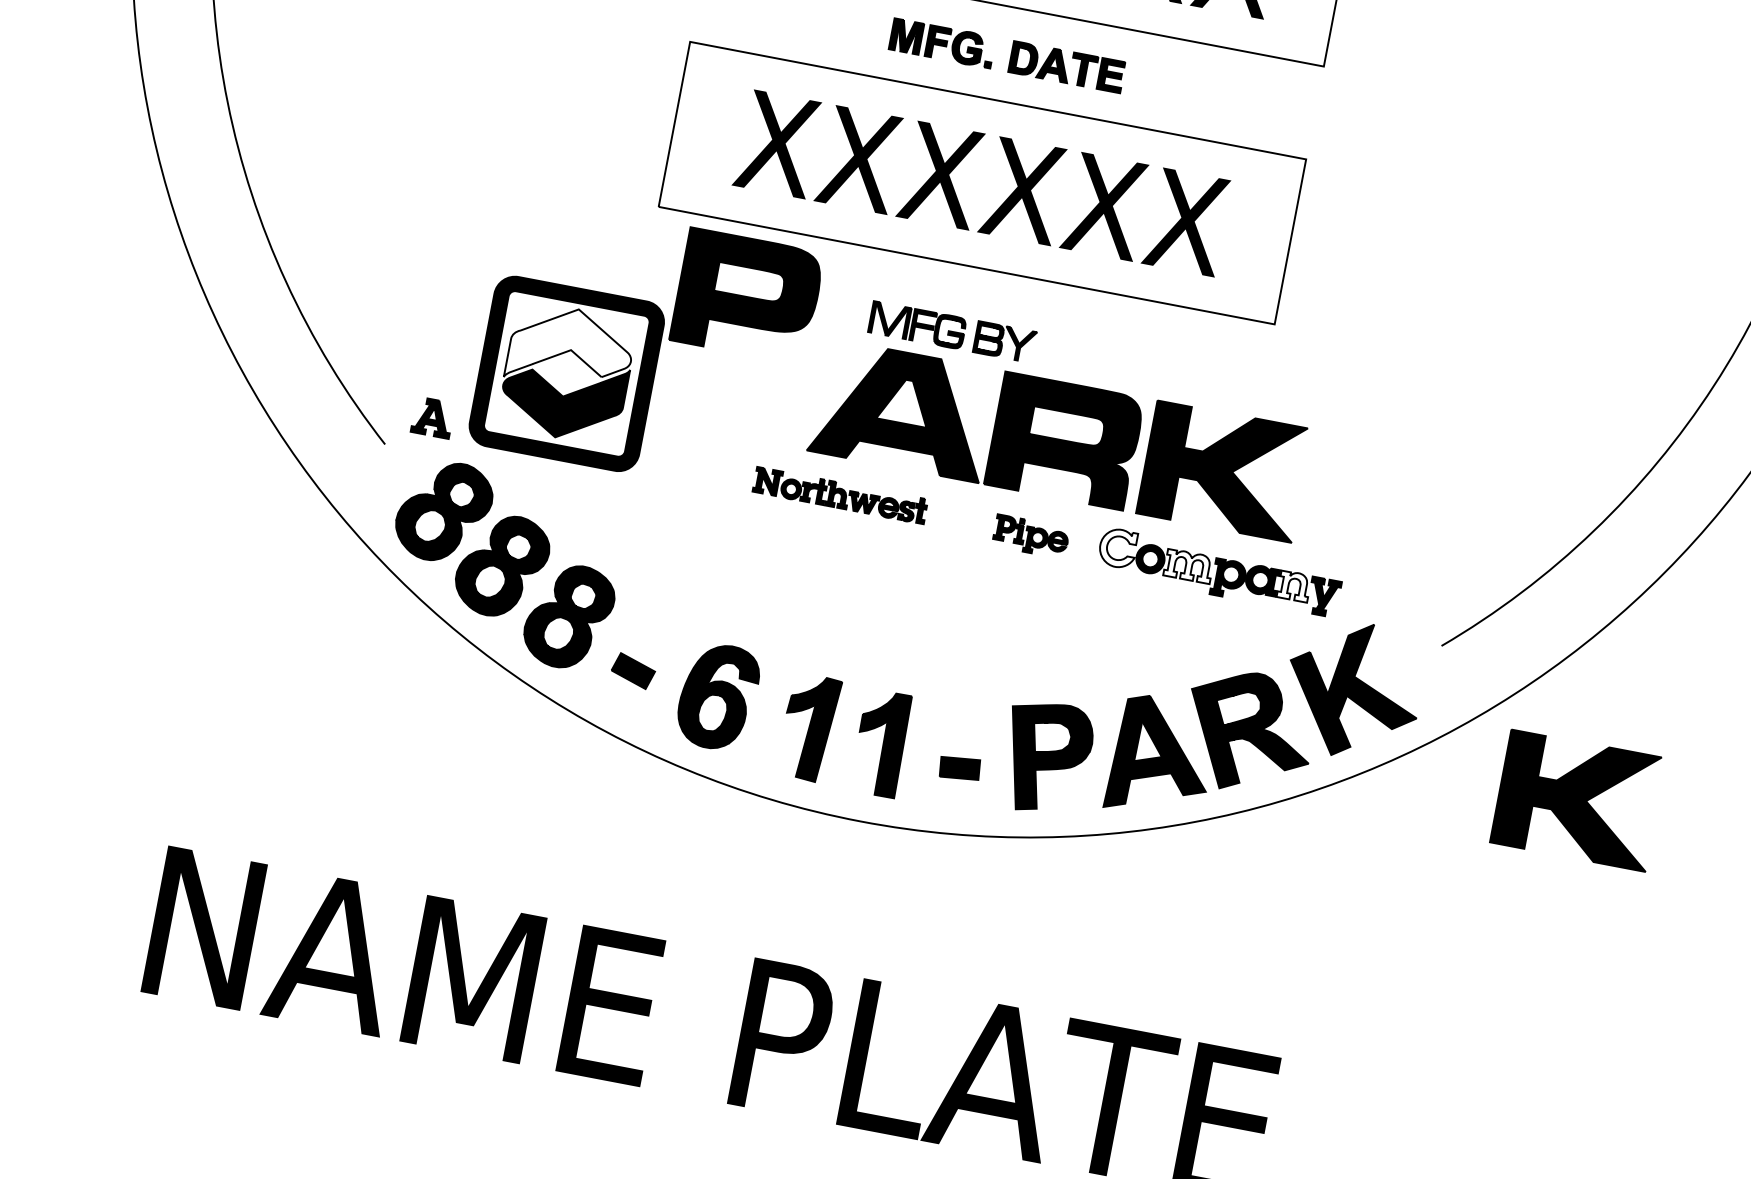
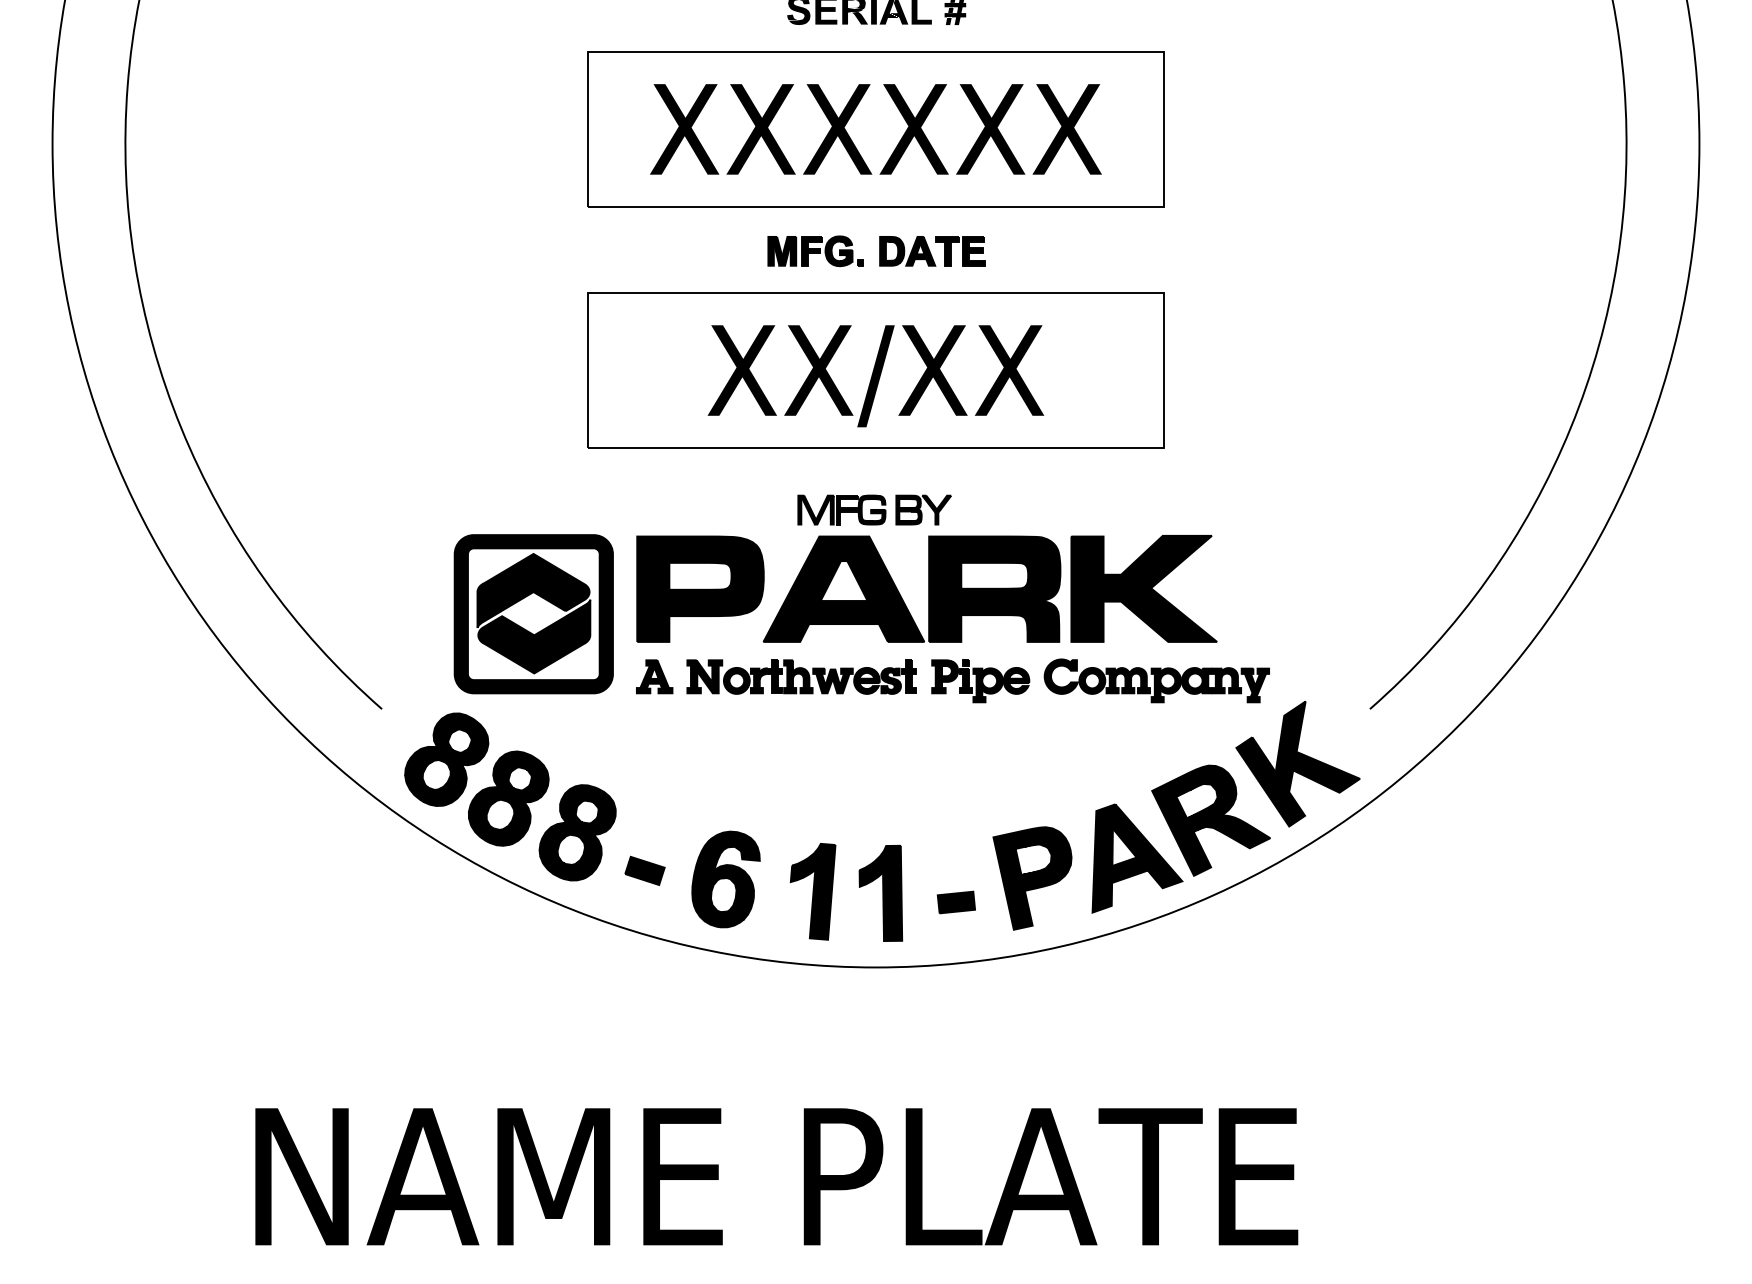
text: (980, 189) -> (875, 376), XXXXXX -> XX/XX
part: (747, 295) -> (700, 588), moved
fill: (571, 348) -> (533, 590), added
part: (432, 417) -> (654, 676), moved
part: (840, 495) -> (801, 676), size x1.43
part: (1030, 536) -> (980, 681), size x1.43
fill: (1117, 547) -> (1060, 676), added
fill: (1188, 565) -> (1127, 680), added
fill: (1293, 586) -> (1226, 680), added
part: (1577, 799) -> (1519, 824), removed

